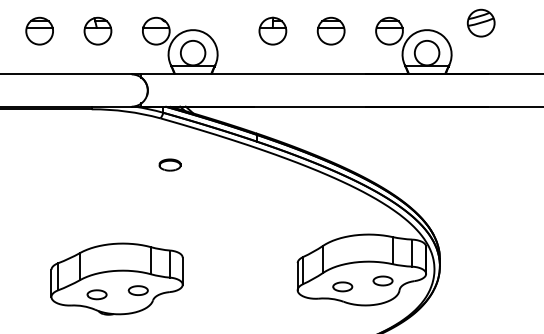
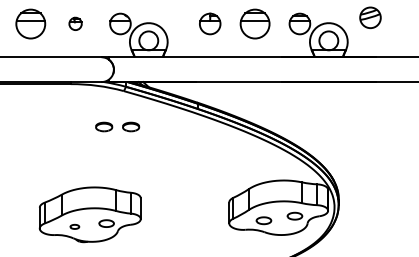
part: (39, 30) -> (30, 23), size x1.4
part: (97, 30) -> (75, 23), size x0.6
part: (330, 30) -> (254, 23), size x1.4
part: (134, 164) -> (103, 126), added
part: (96, 294) -> (74, 226), size x0.6

